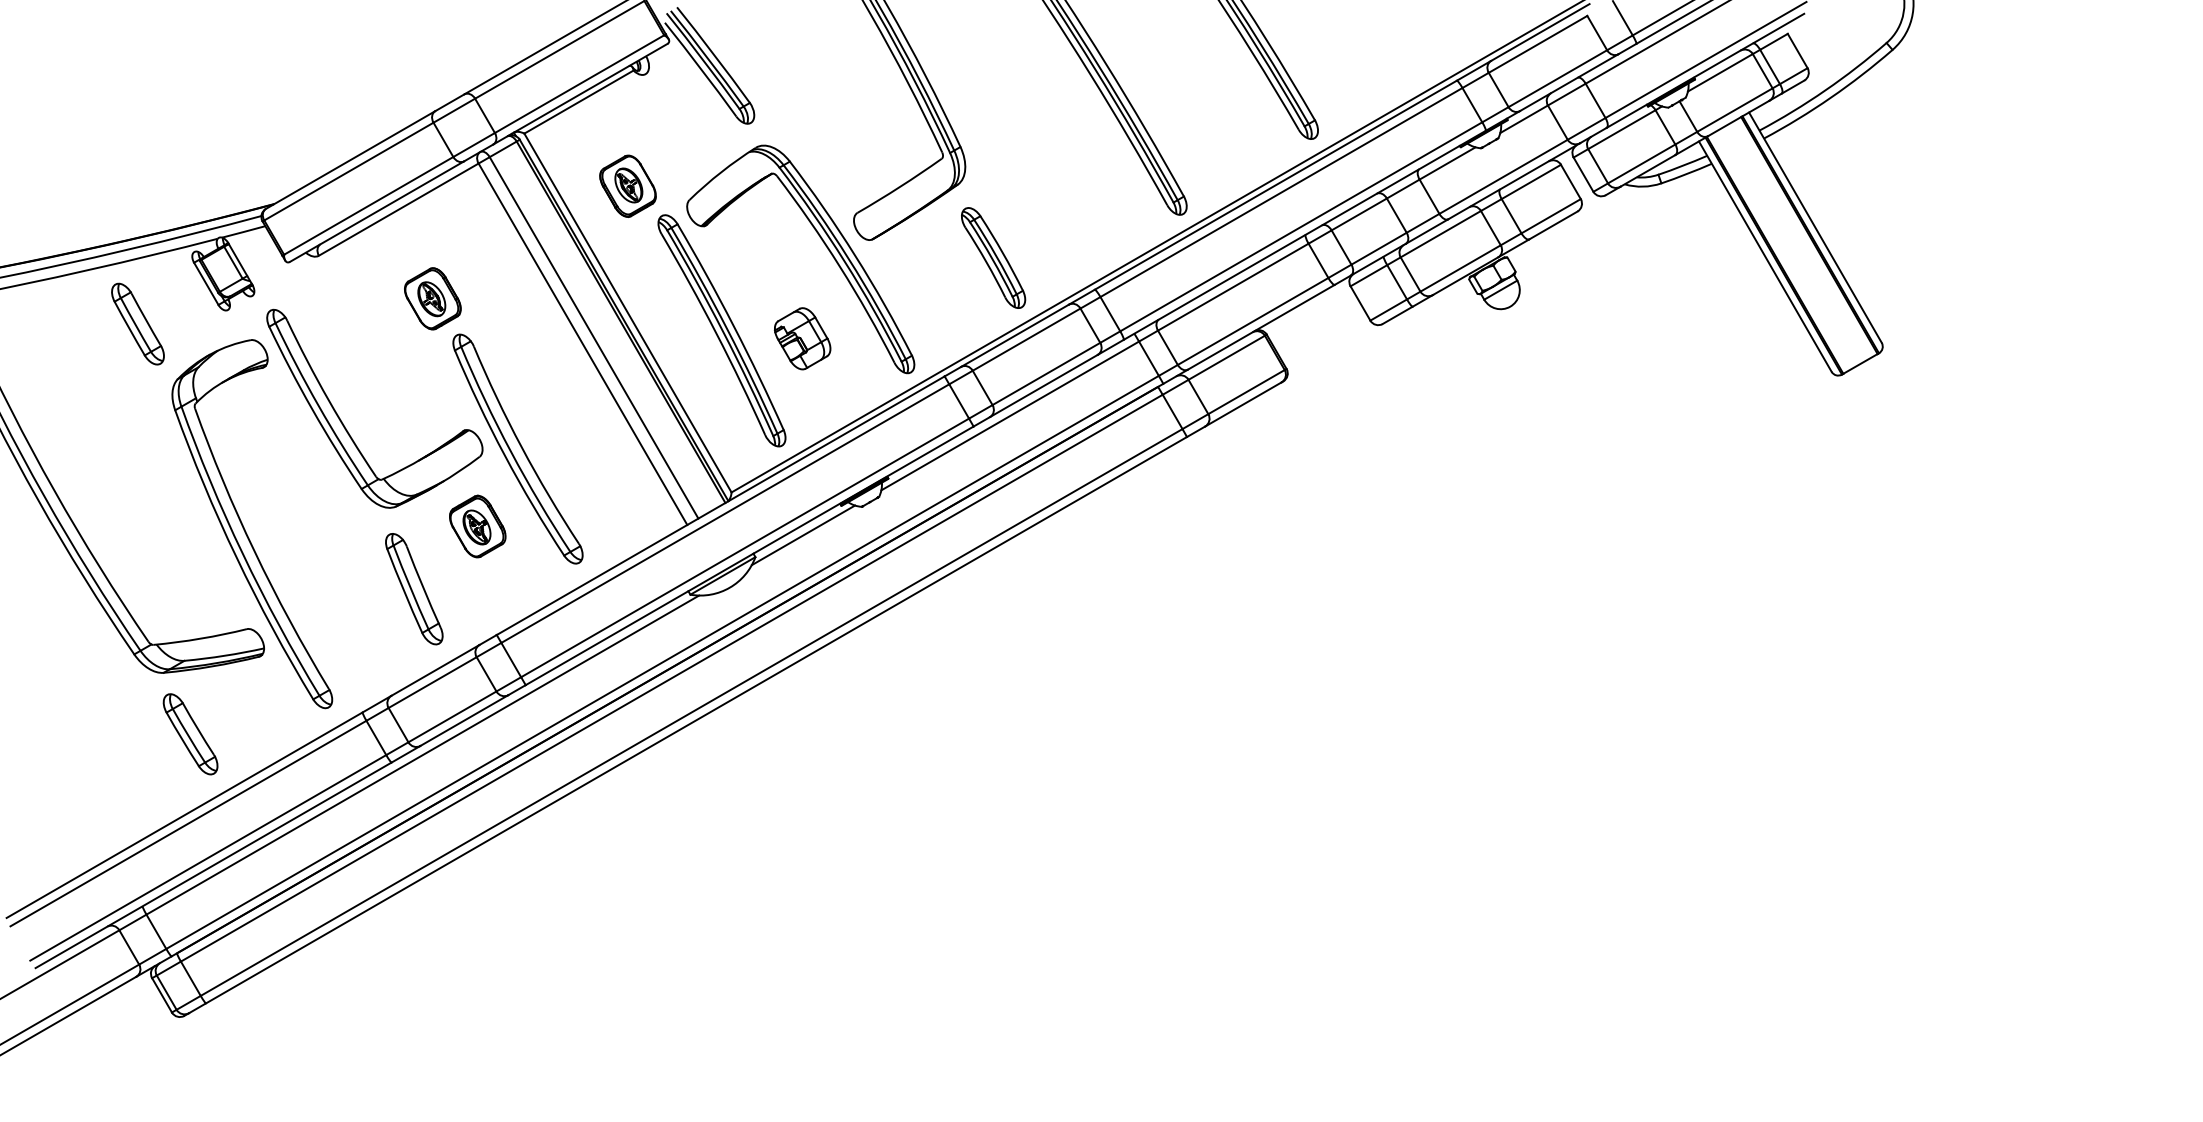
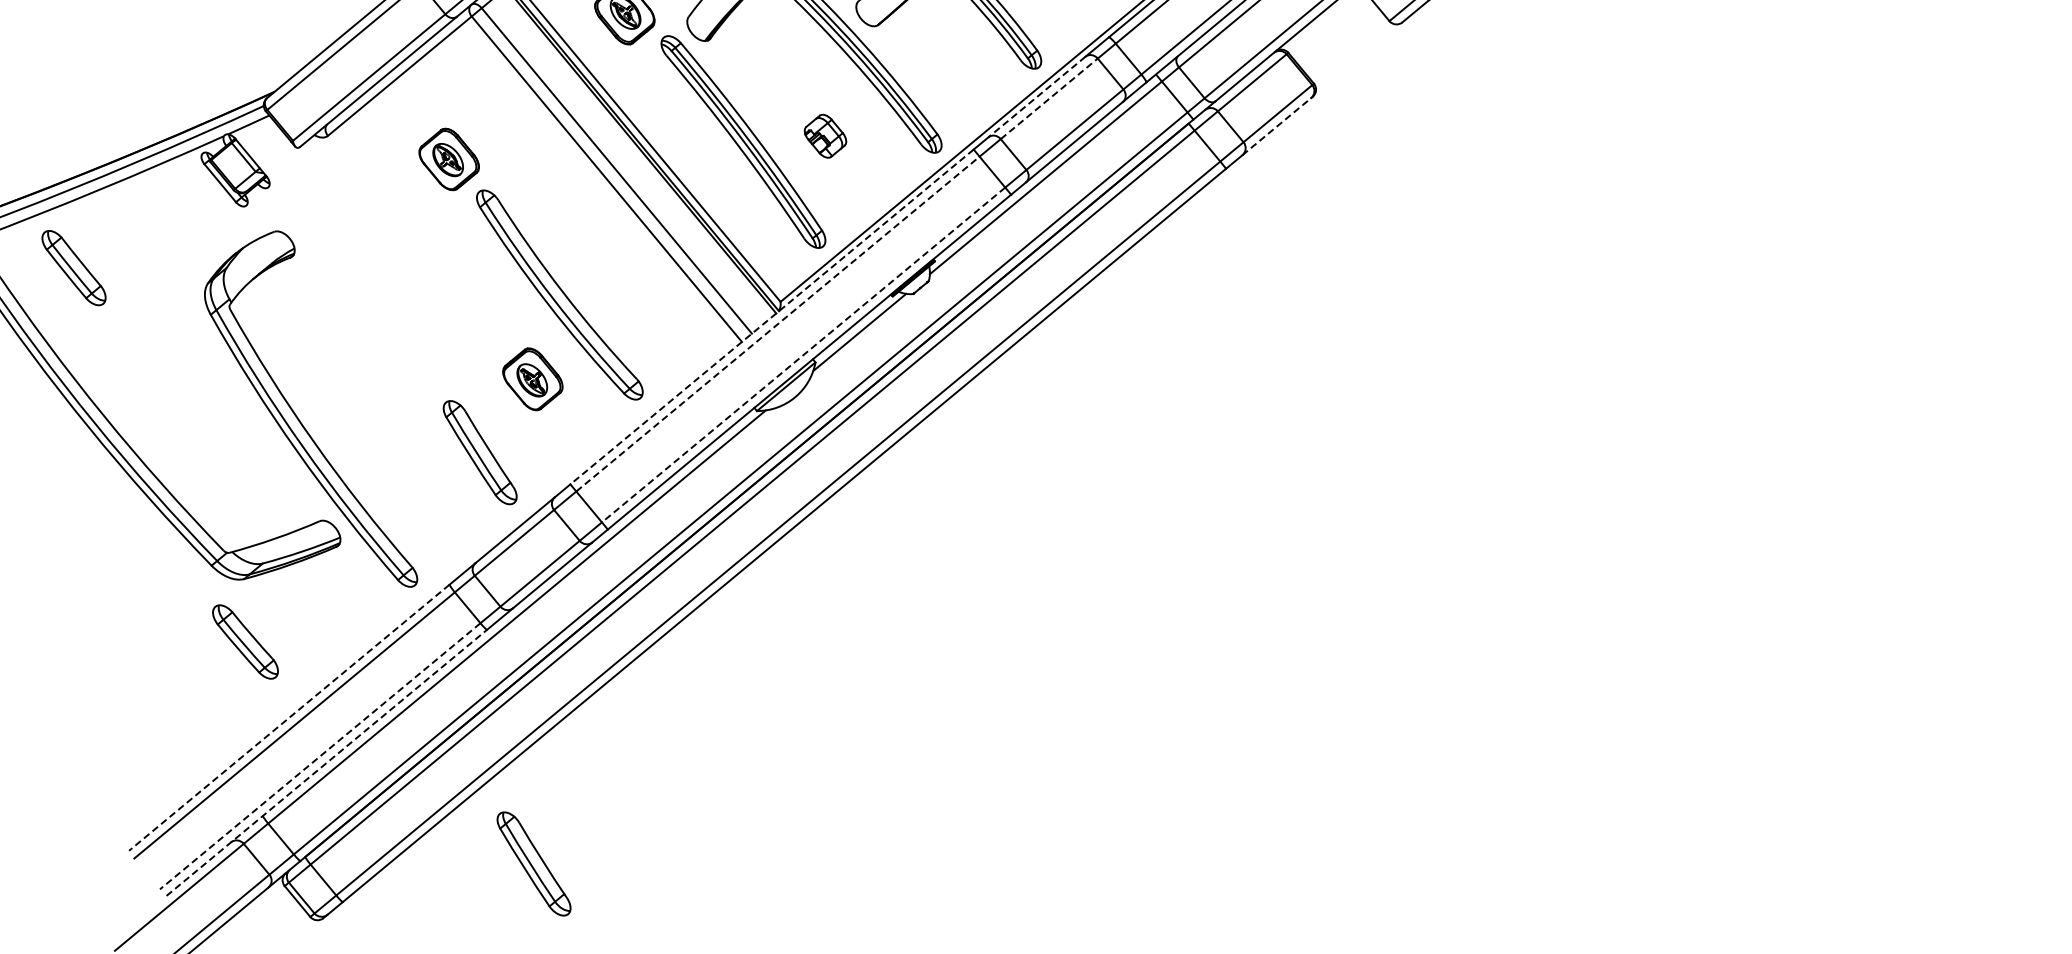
part: (137, 323) -> (73, 267), moved
line: (1014, 336) -> (1036, 97), solid -> dashed
part: (802, 338) -> (825, 135), size x0.7
line: (1027, 339) -> (1050, 98), solid -> dashed
line: (1243, 404) -> (1277, 126), solid -> dashed
part: (345, 426) -> (383, 301), removed
line: (720, 505) -> (771, 316), solid -> dashed
line: (725, 513) -> (778, 323), solid -> dashed
line: (745, 547) -> (803, 354), solid -> dashed
part: (190, 734) -> (245, 642), moved
line: (184, 815) -> (289, 718), solid -> dashed
line: (208, 857) -> (320, 755), solid -> dashed
line: (213, 865) -> (326, 763), solid -> dashed
part: (398, 998) -> (534, 864), added

